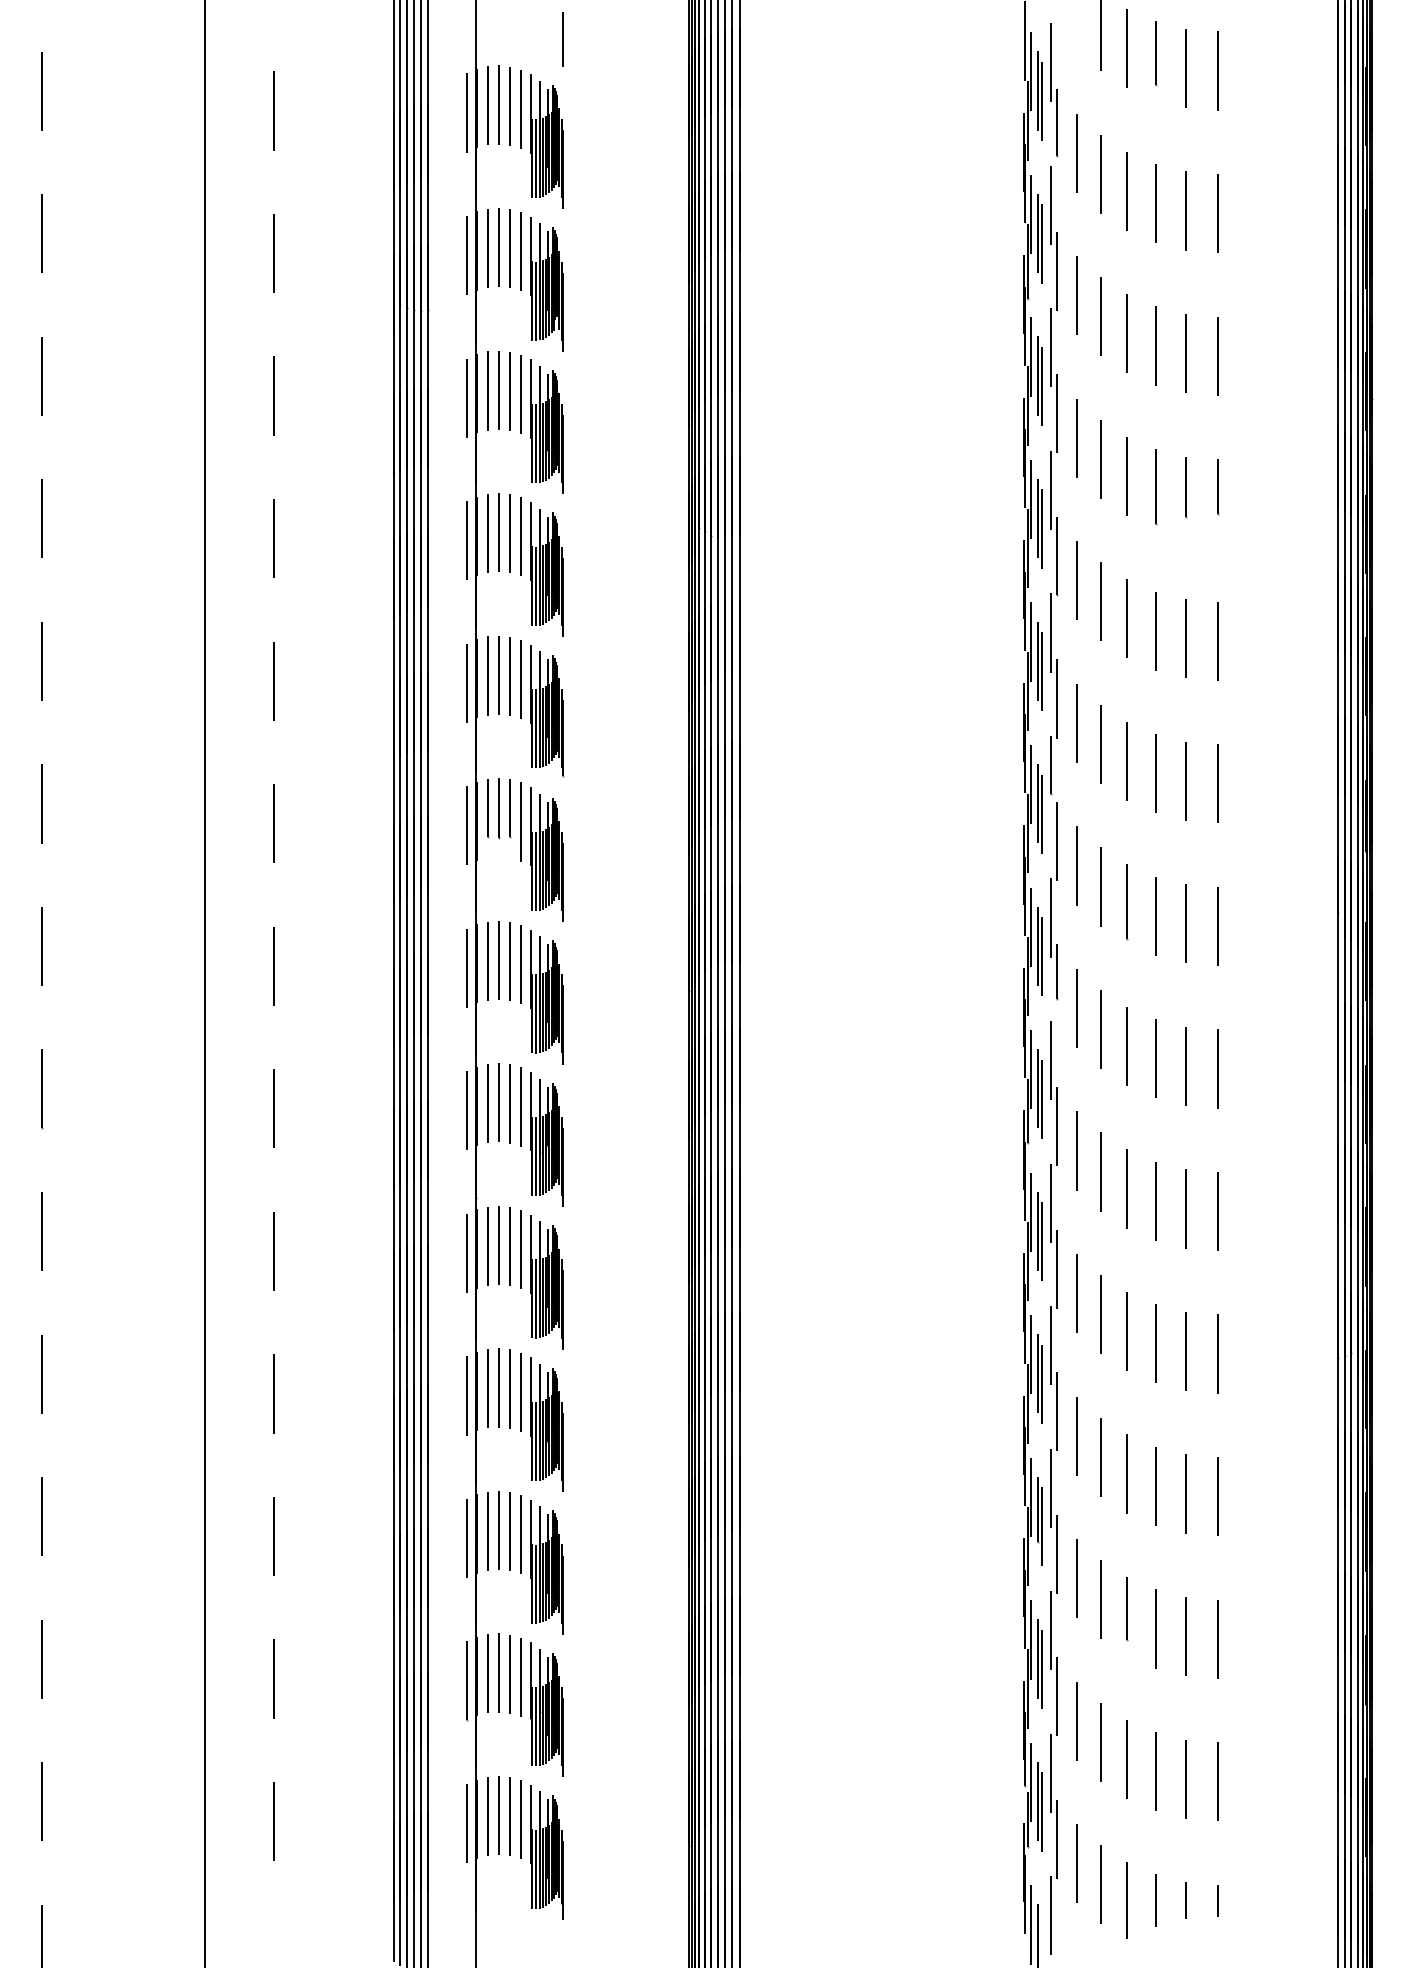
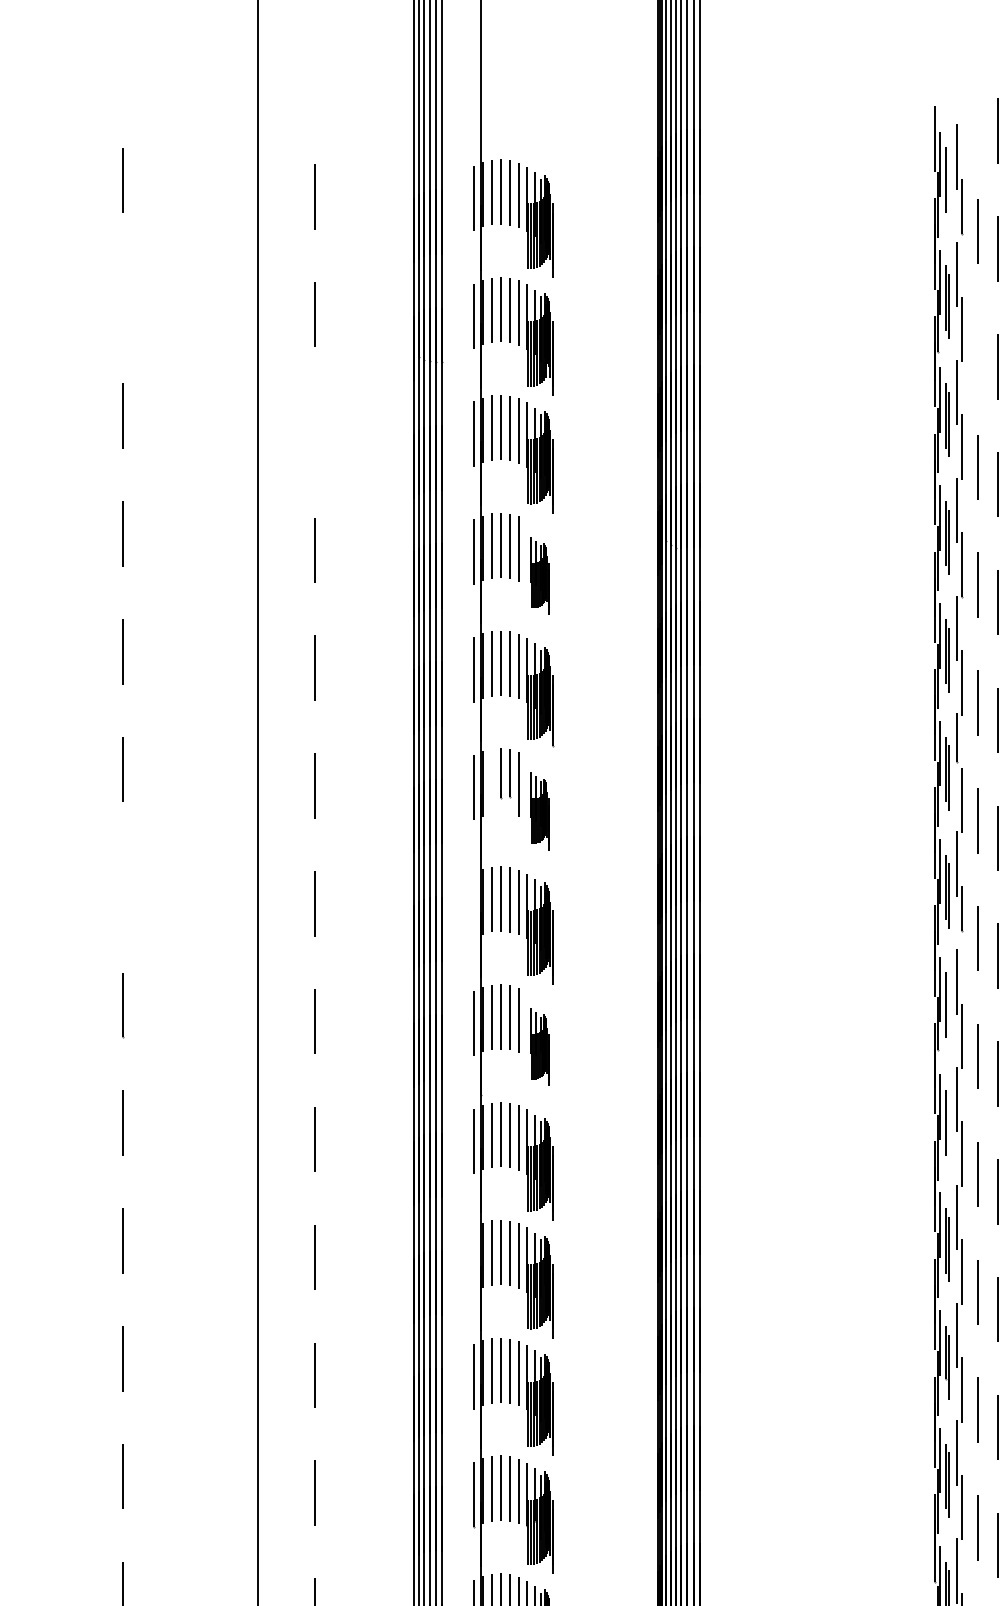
line: (562, 39) -> (552, 137), removed
line: (1041, 101) -> (948, 188), removed
line: (42, 233) -> (123, 298), removed
line: (1077, 295) -> (978, 349), removed
line: (274, 395) -> (314, 432), removed
part: (546, 569) -> (539, 575), size x0.7
line: (488, 808) -> (491, 773), removed
part: (546, 854) -> (539, 811), size x0.7
line: (41, 946) -> (122, 887), removed
line: (467, 967) -> (474, 904), removed
line: (1041, 1098) -> (948, 1013), removed
part: (546, 1139) -> (539, 1047), size x0.7
line: (1041, 1241) -> (948, 1131), removed
line: (467, 1395) -> (474, 1258), removed

